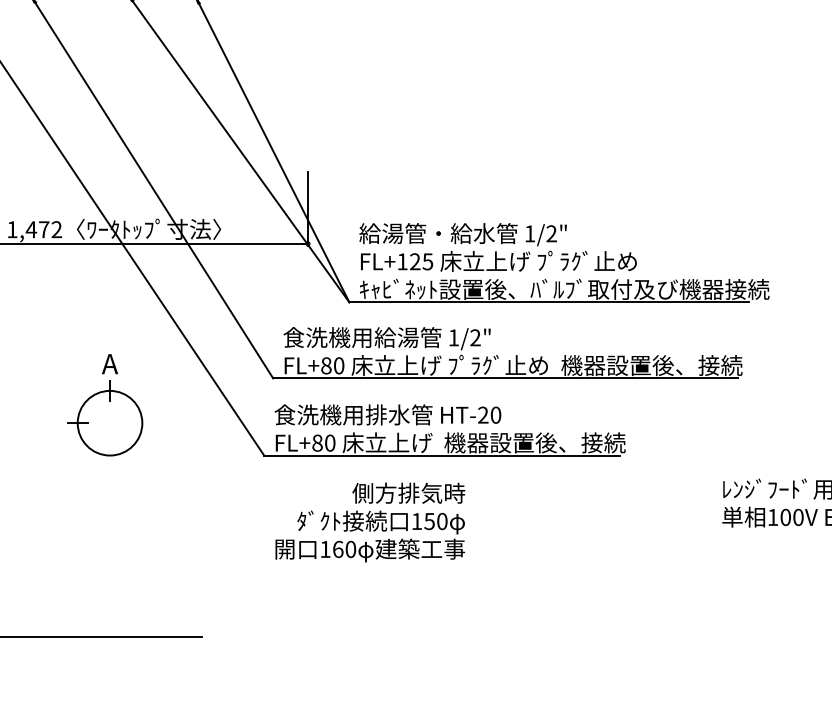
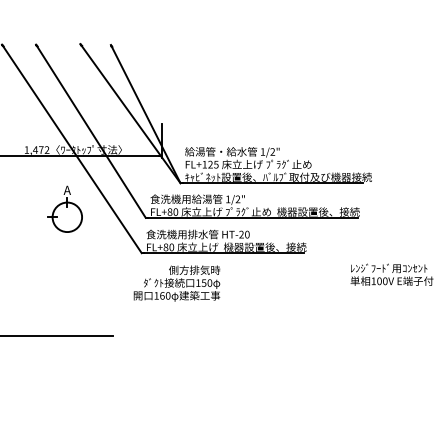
part: (103, 403) -> (64, 208), moved
text: (369, 522) -> (176, 283), moved

